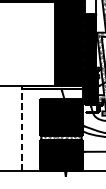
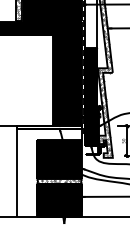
line: (22, 128) -> (17, 171), dashed -> solid

